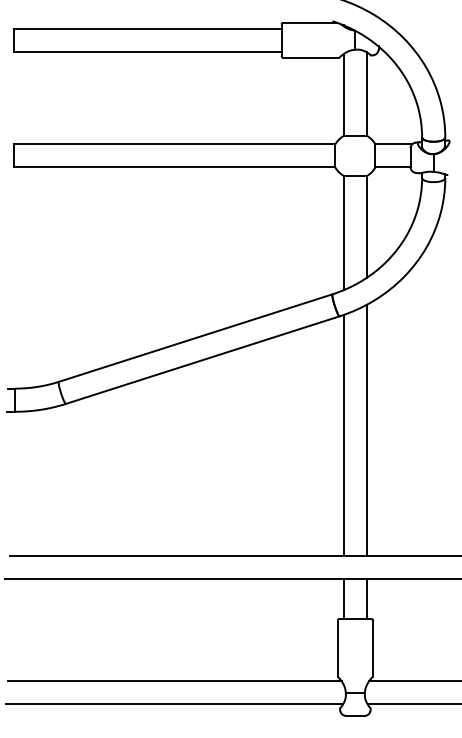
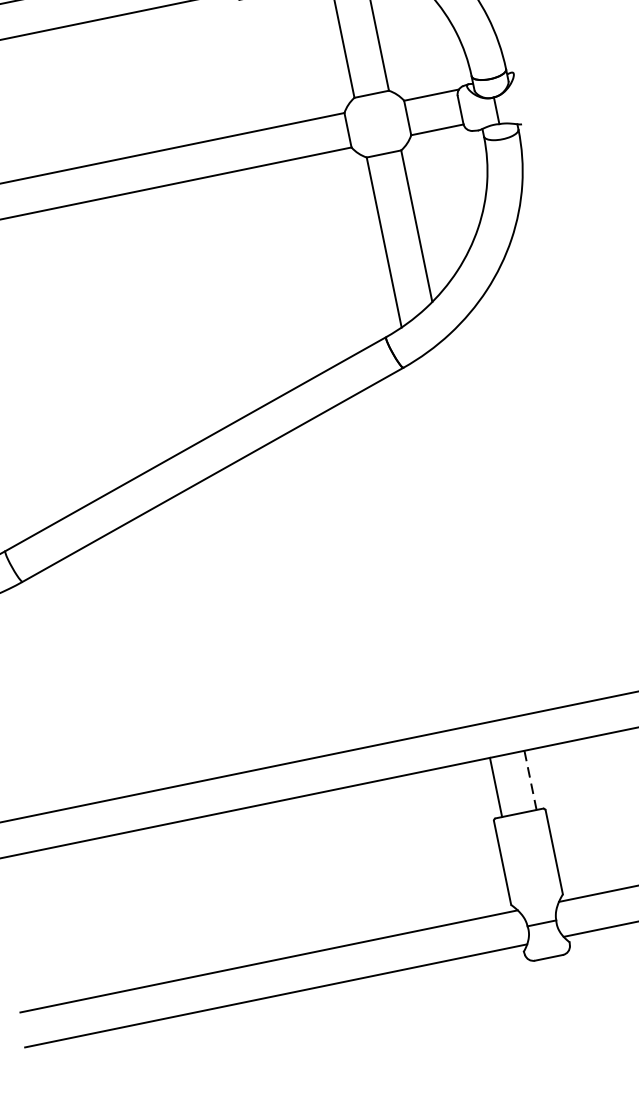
line: (366, 430) -> (478, 529), removed
line: (343, 435) -> (445, 544), removed
line: (366, 599) -> (529, 781), solid -> dashed

